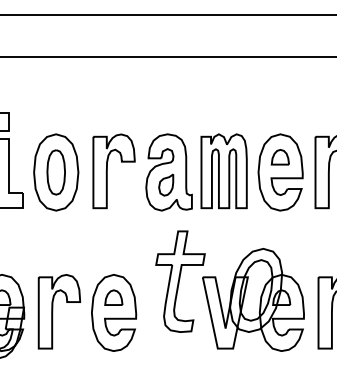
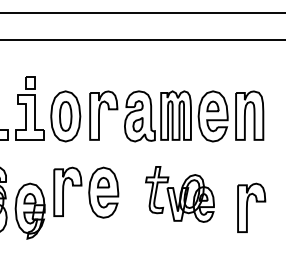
part: (229, 291) -> (179, 194), size x0.7
part: (87, 312) -> (86, 192), moved

